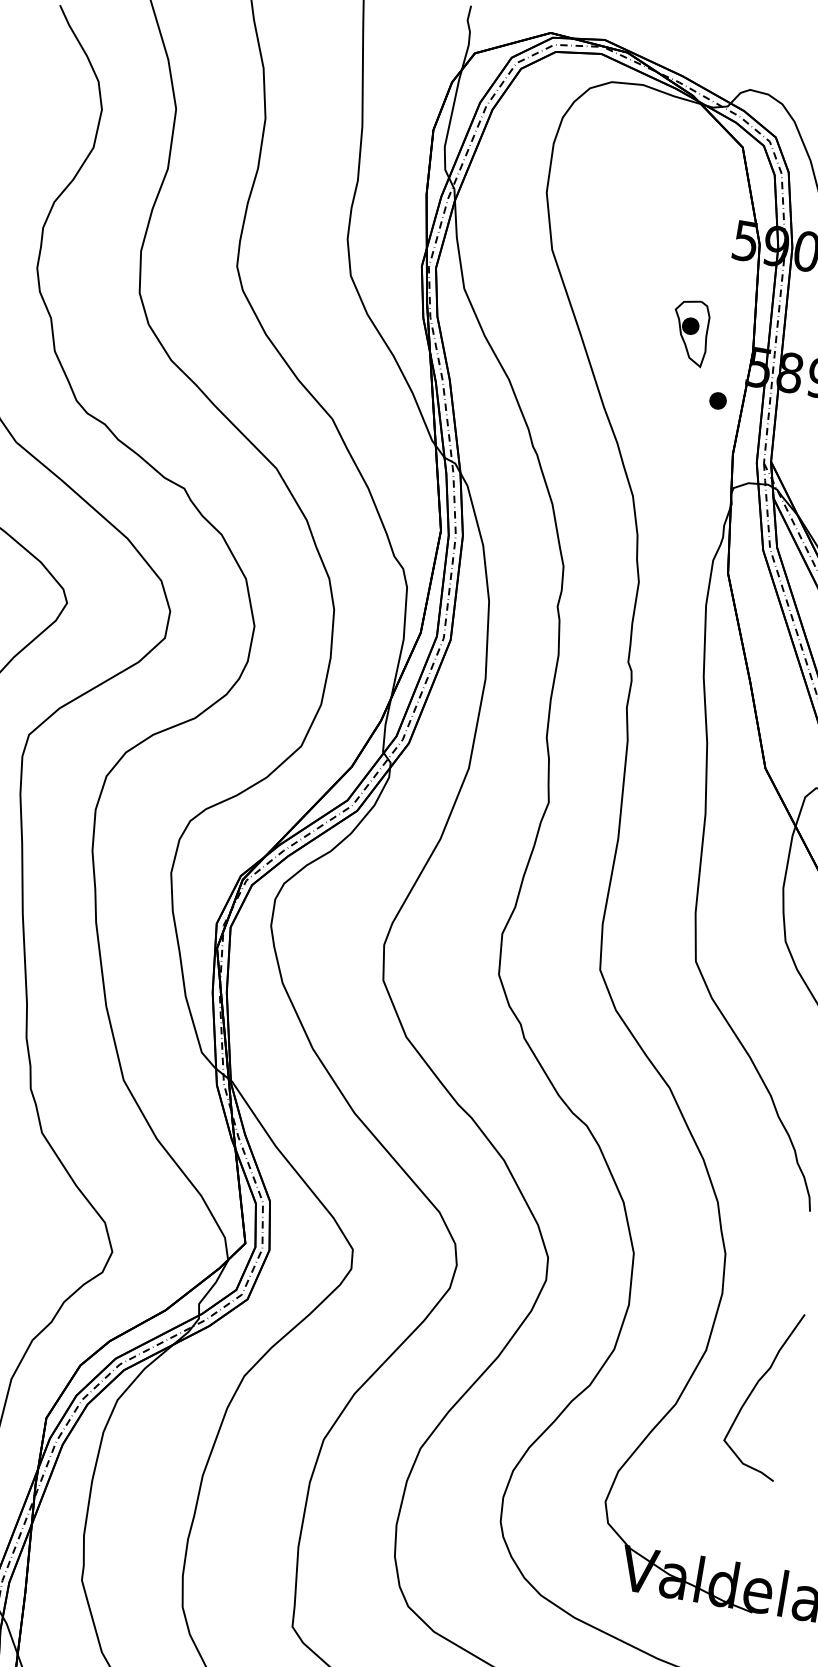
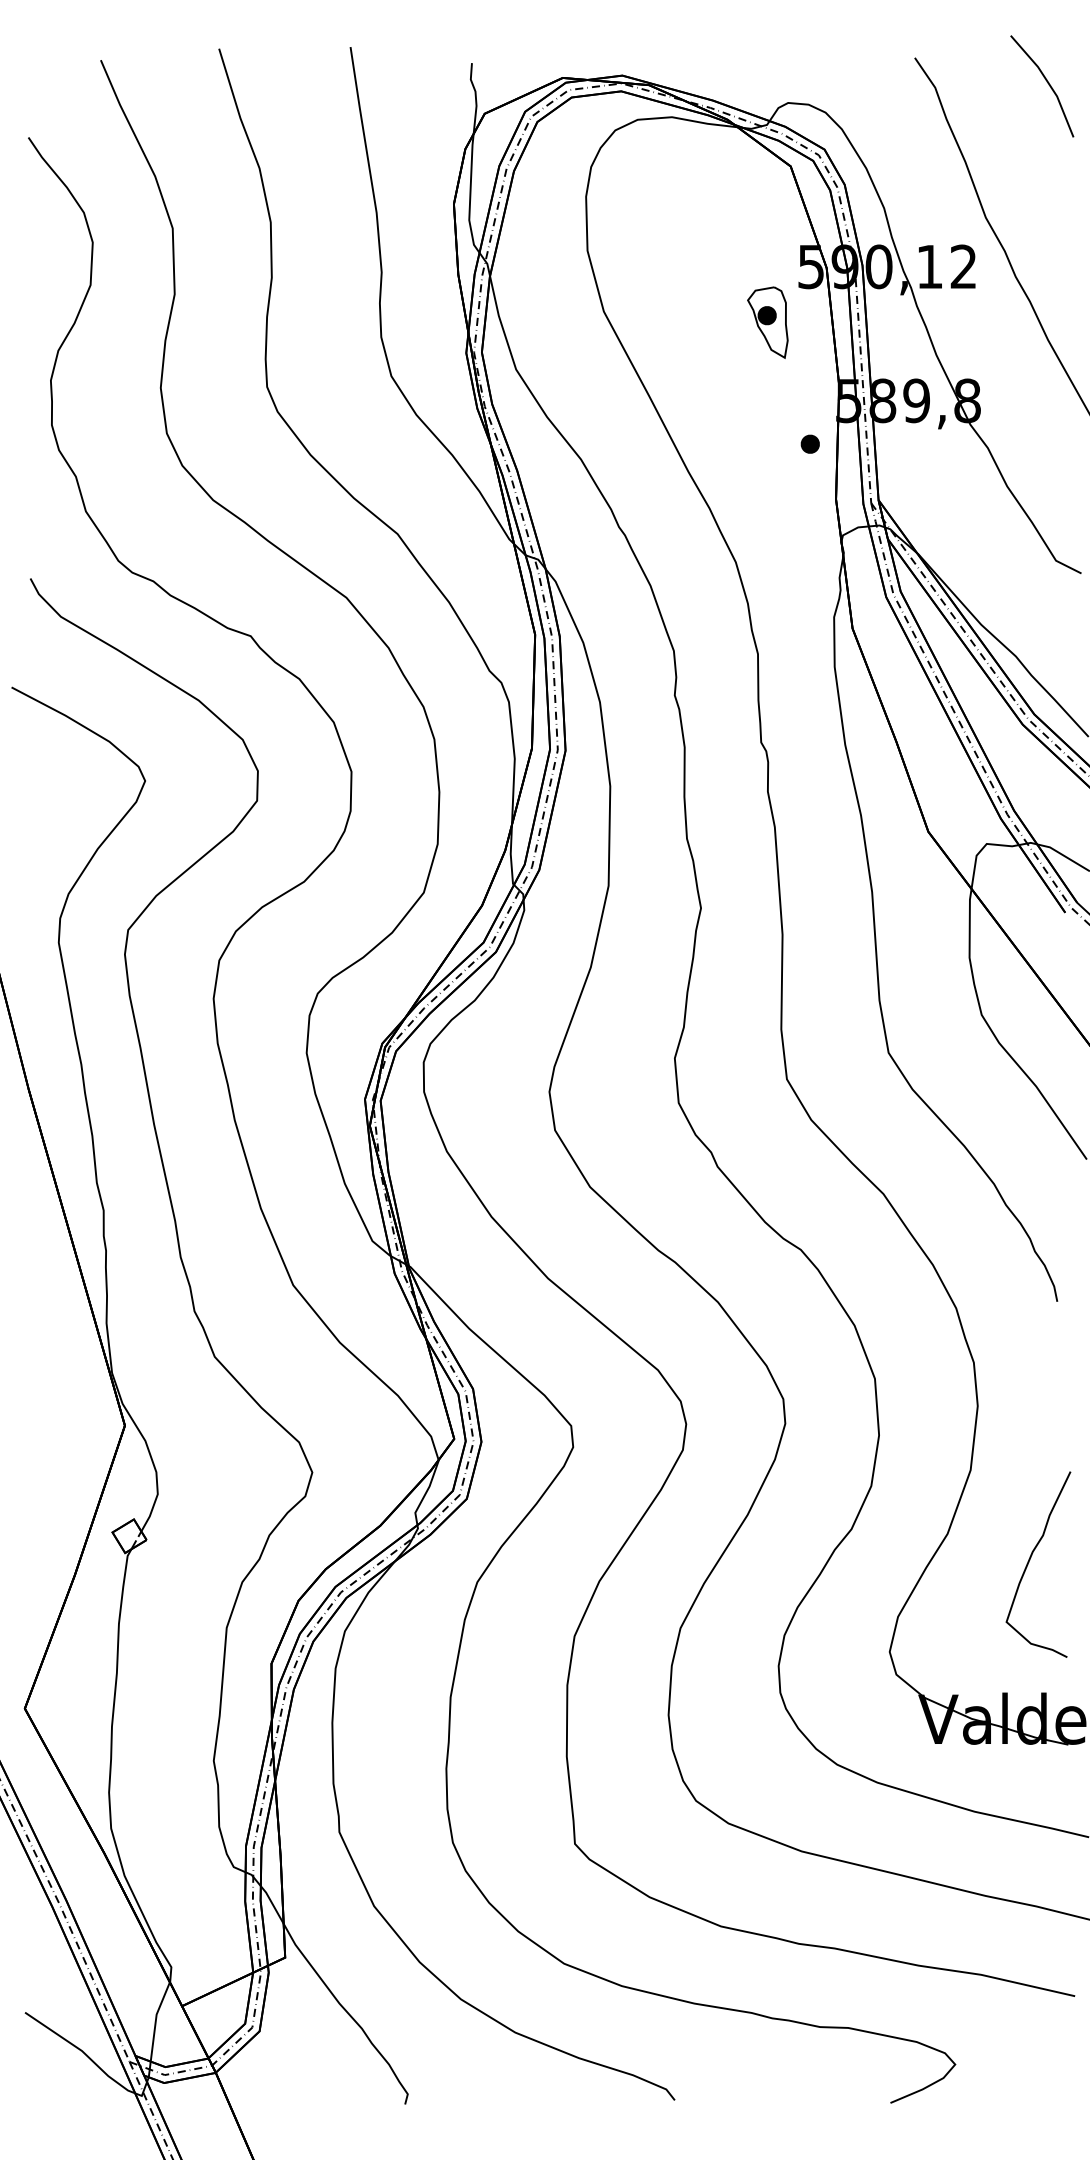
part: (689, 332) -> (767, 322), moved
curve: (755, 1388) -> (1030, 1560), moved

